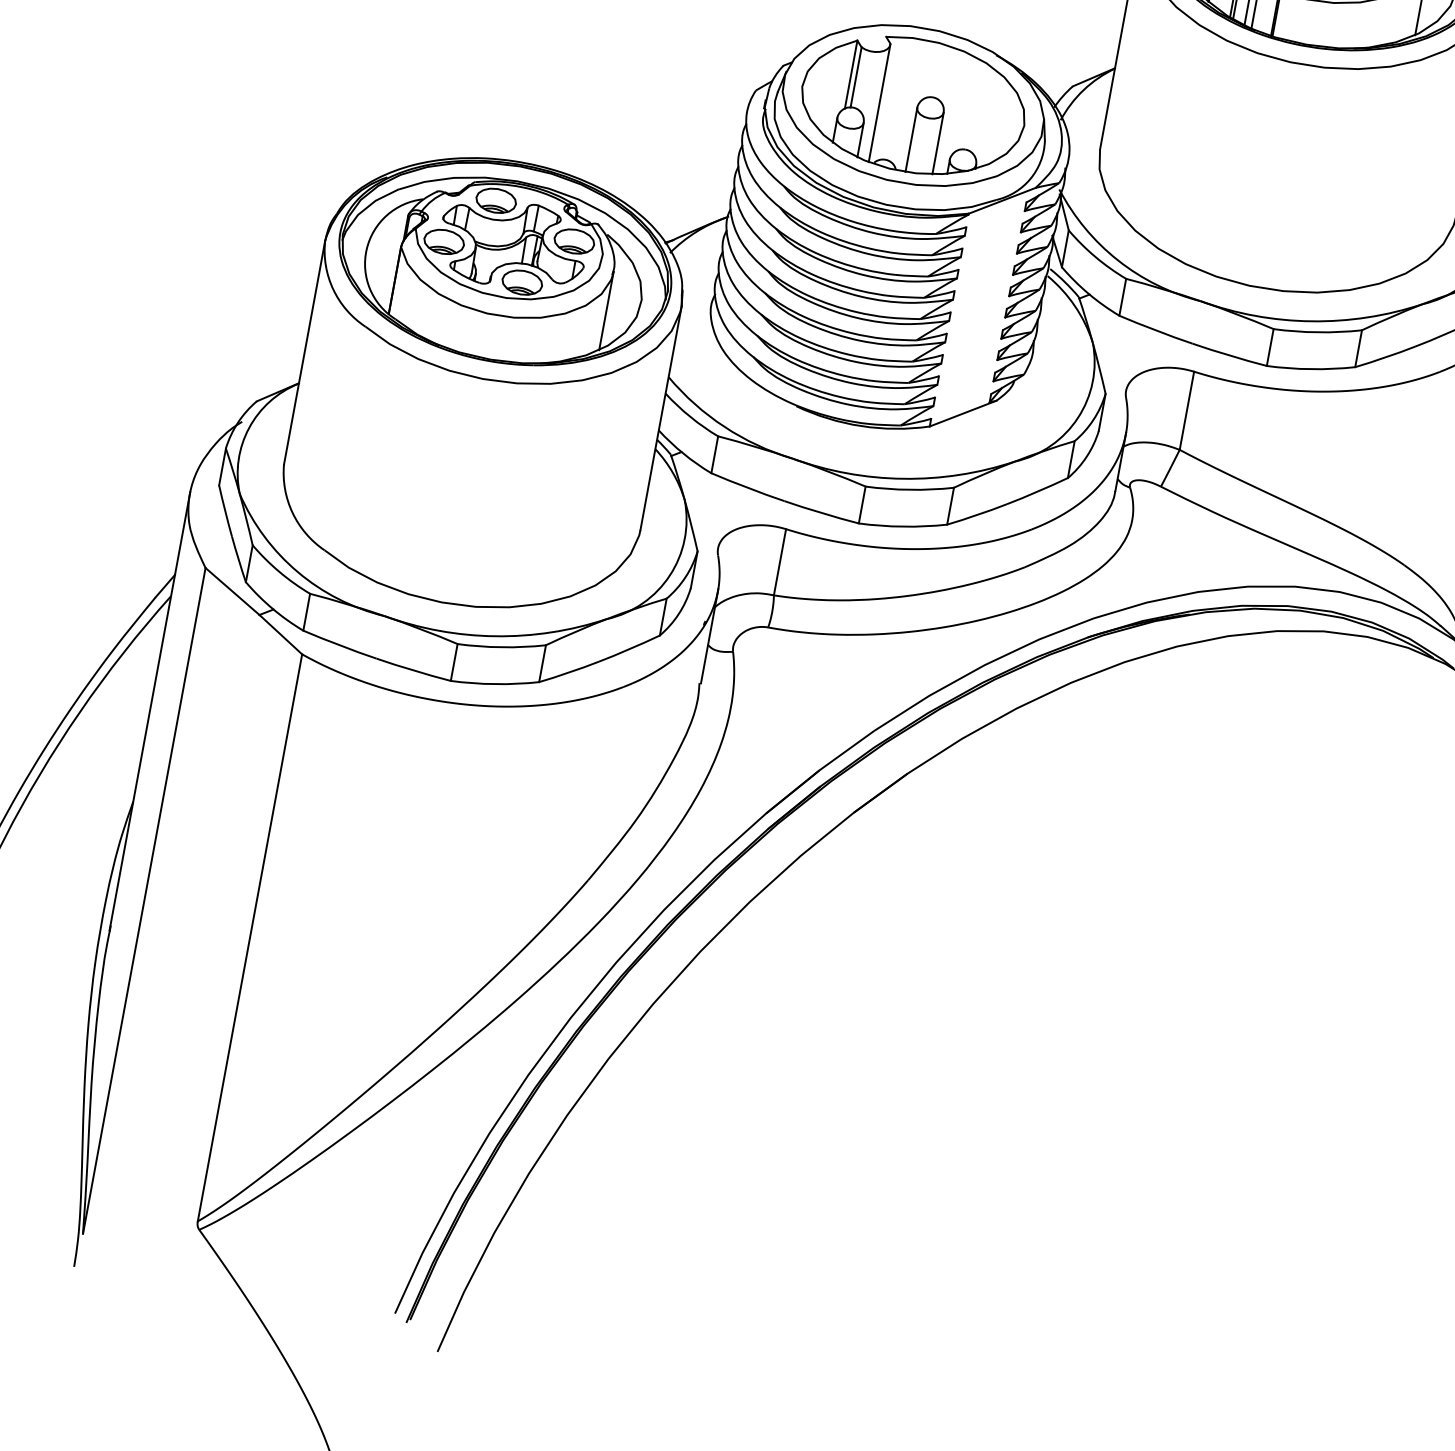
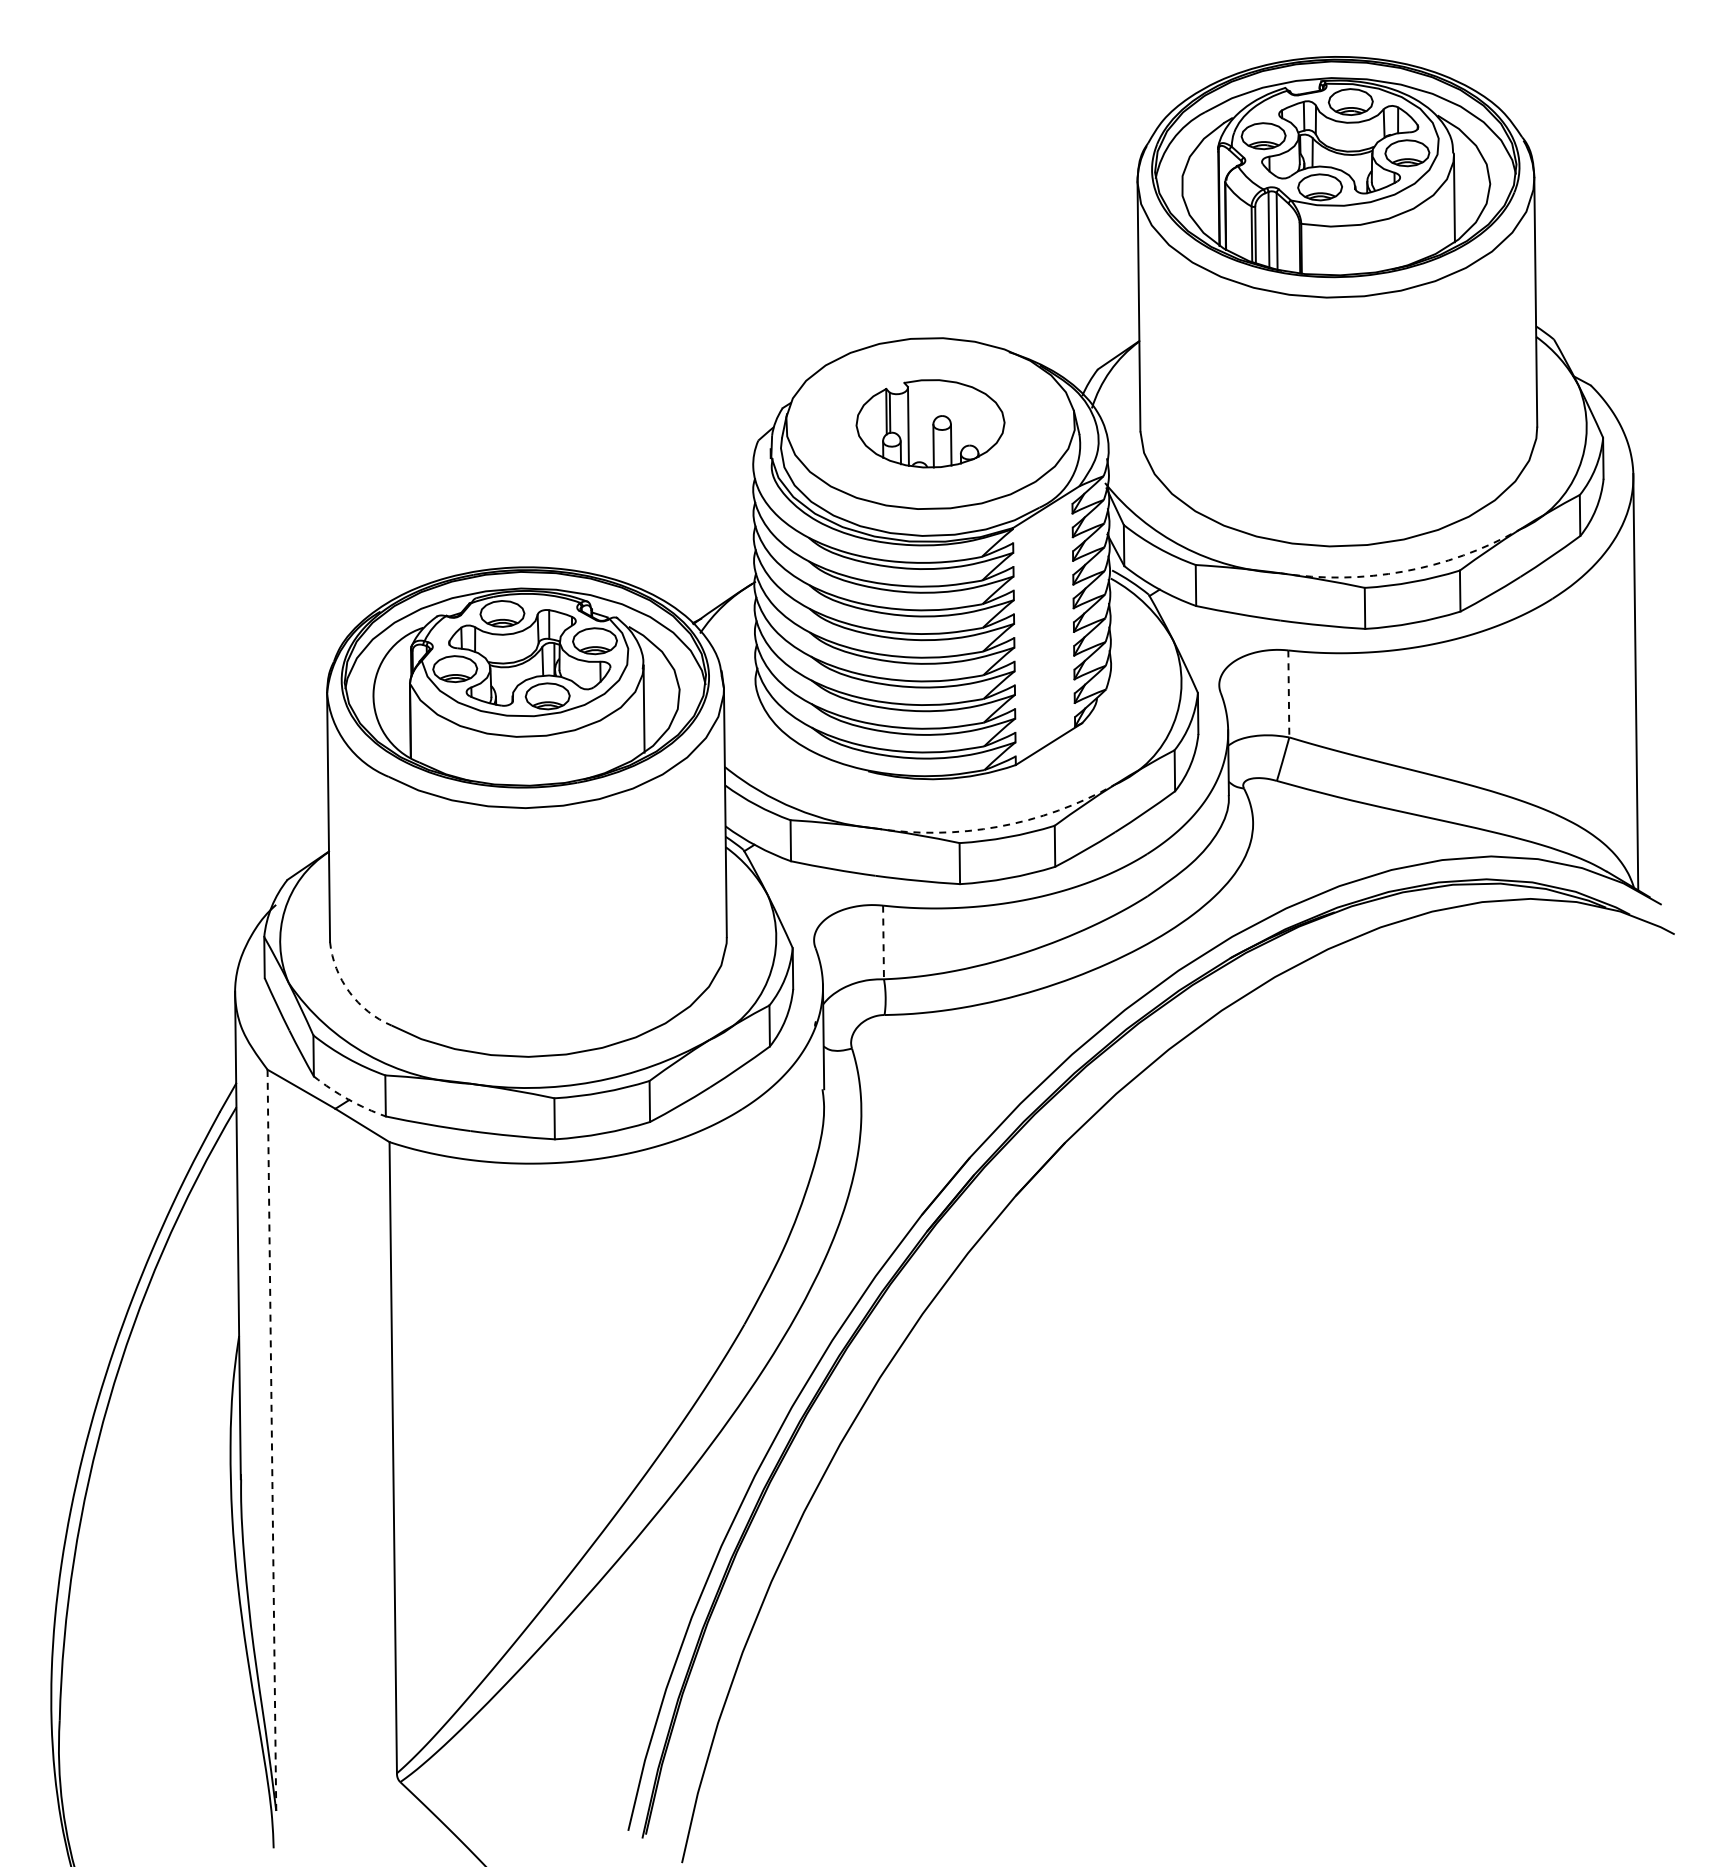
part: (913, 105) -> (930, 423), size x0.6
arc: (1311, 321) -> (1403, 571), solid -> dashed
line: (1186, 410) -> (1288, 693), solid -> dashed
arc: (903, 478) -> (998, 826), solid -> dashed
arc: (292, 513) -> (349, 992), solid -> dashed
line: (779, 562) -> (883, 942), solid -> dashed
arc: (272, 608) -> (348, 1099), solid -> dashed
line: (143, 901) -> (271, 1440), solid -> dashed

